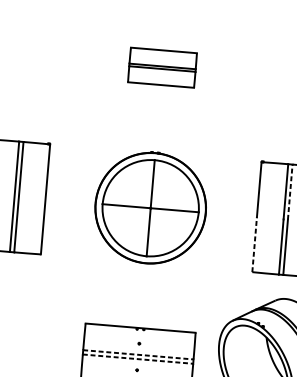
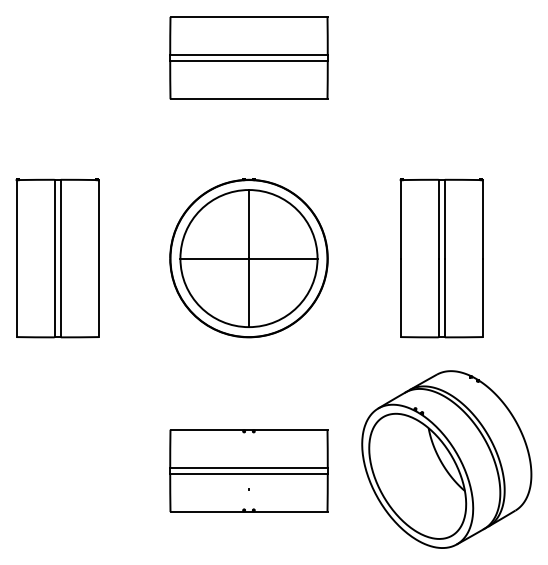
part: (162, 67) -> (248, 57), size x1.67
line: (290, 191) -> (444, 218), dashed -> solid
line: (254, 244) -> (400, 297), dashed -> solid
line: (138, 354) -> (249, 467), dashed -> solid
line: (138, 359) -> (249, 474), dashed -> solid

